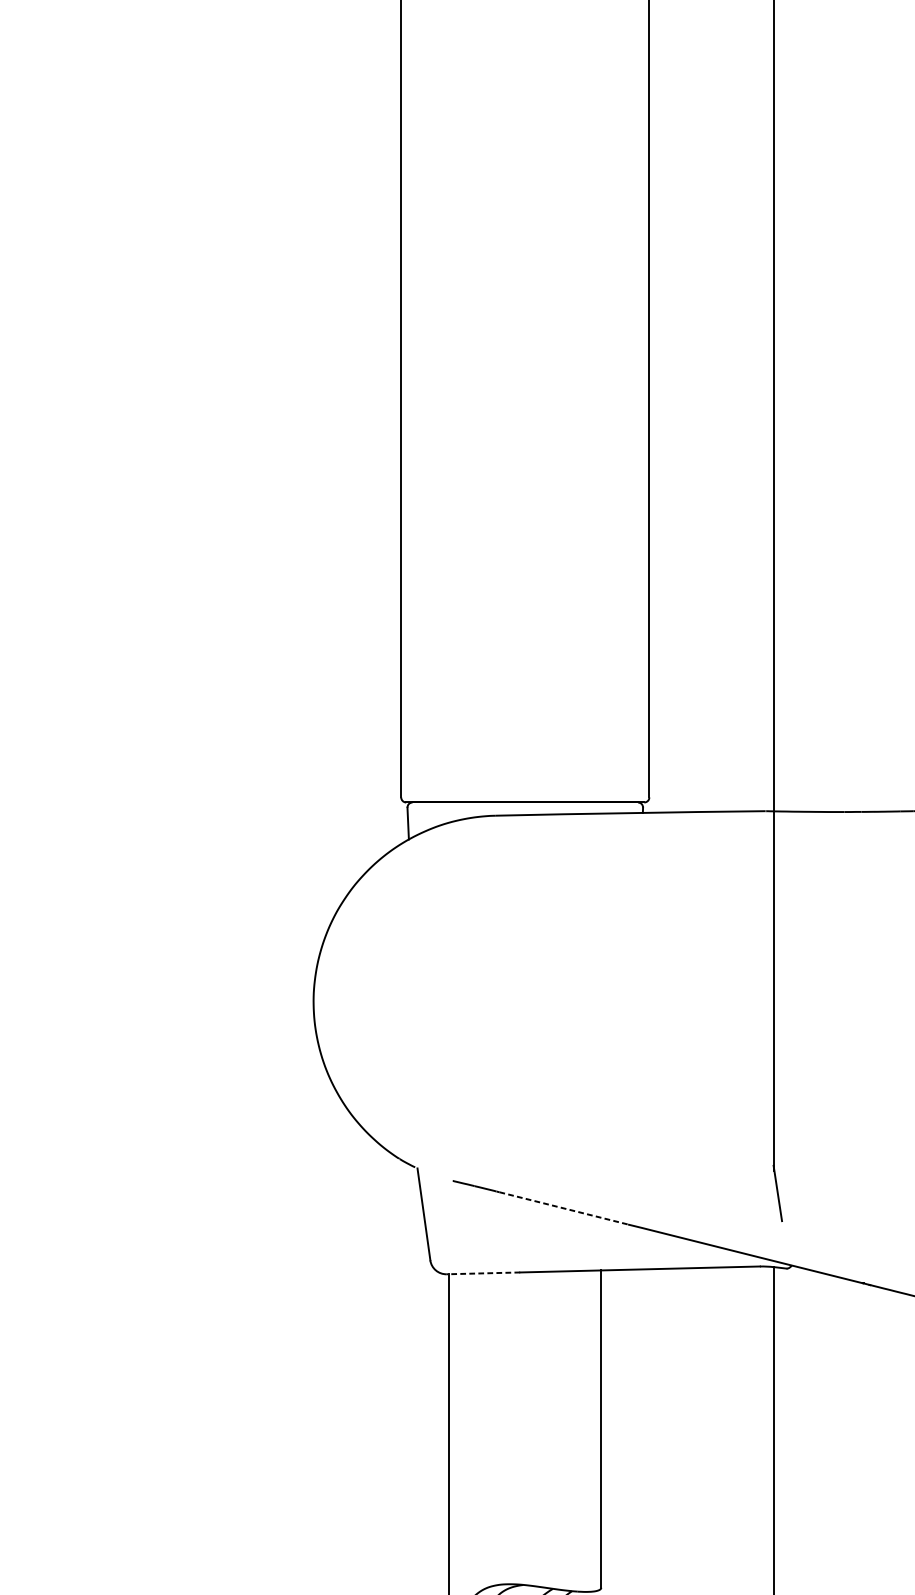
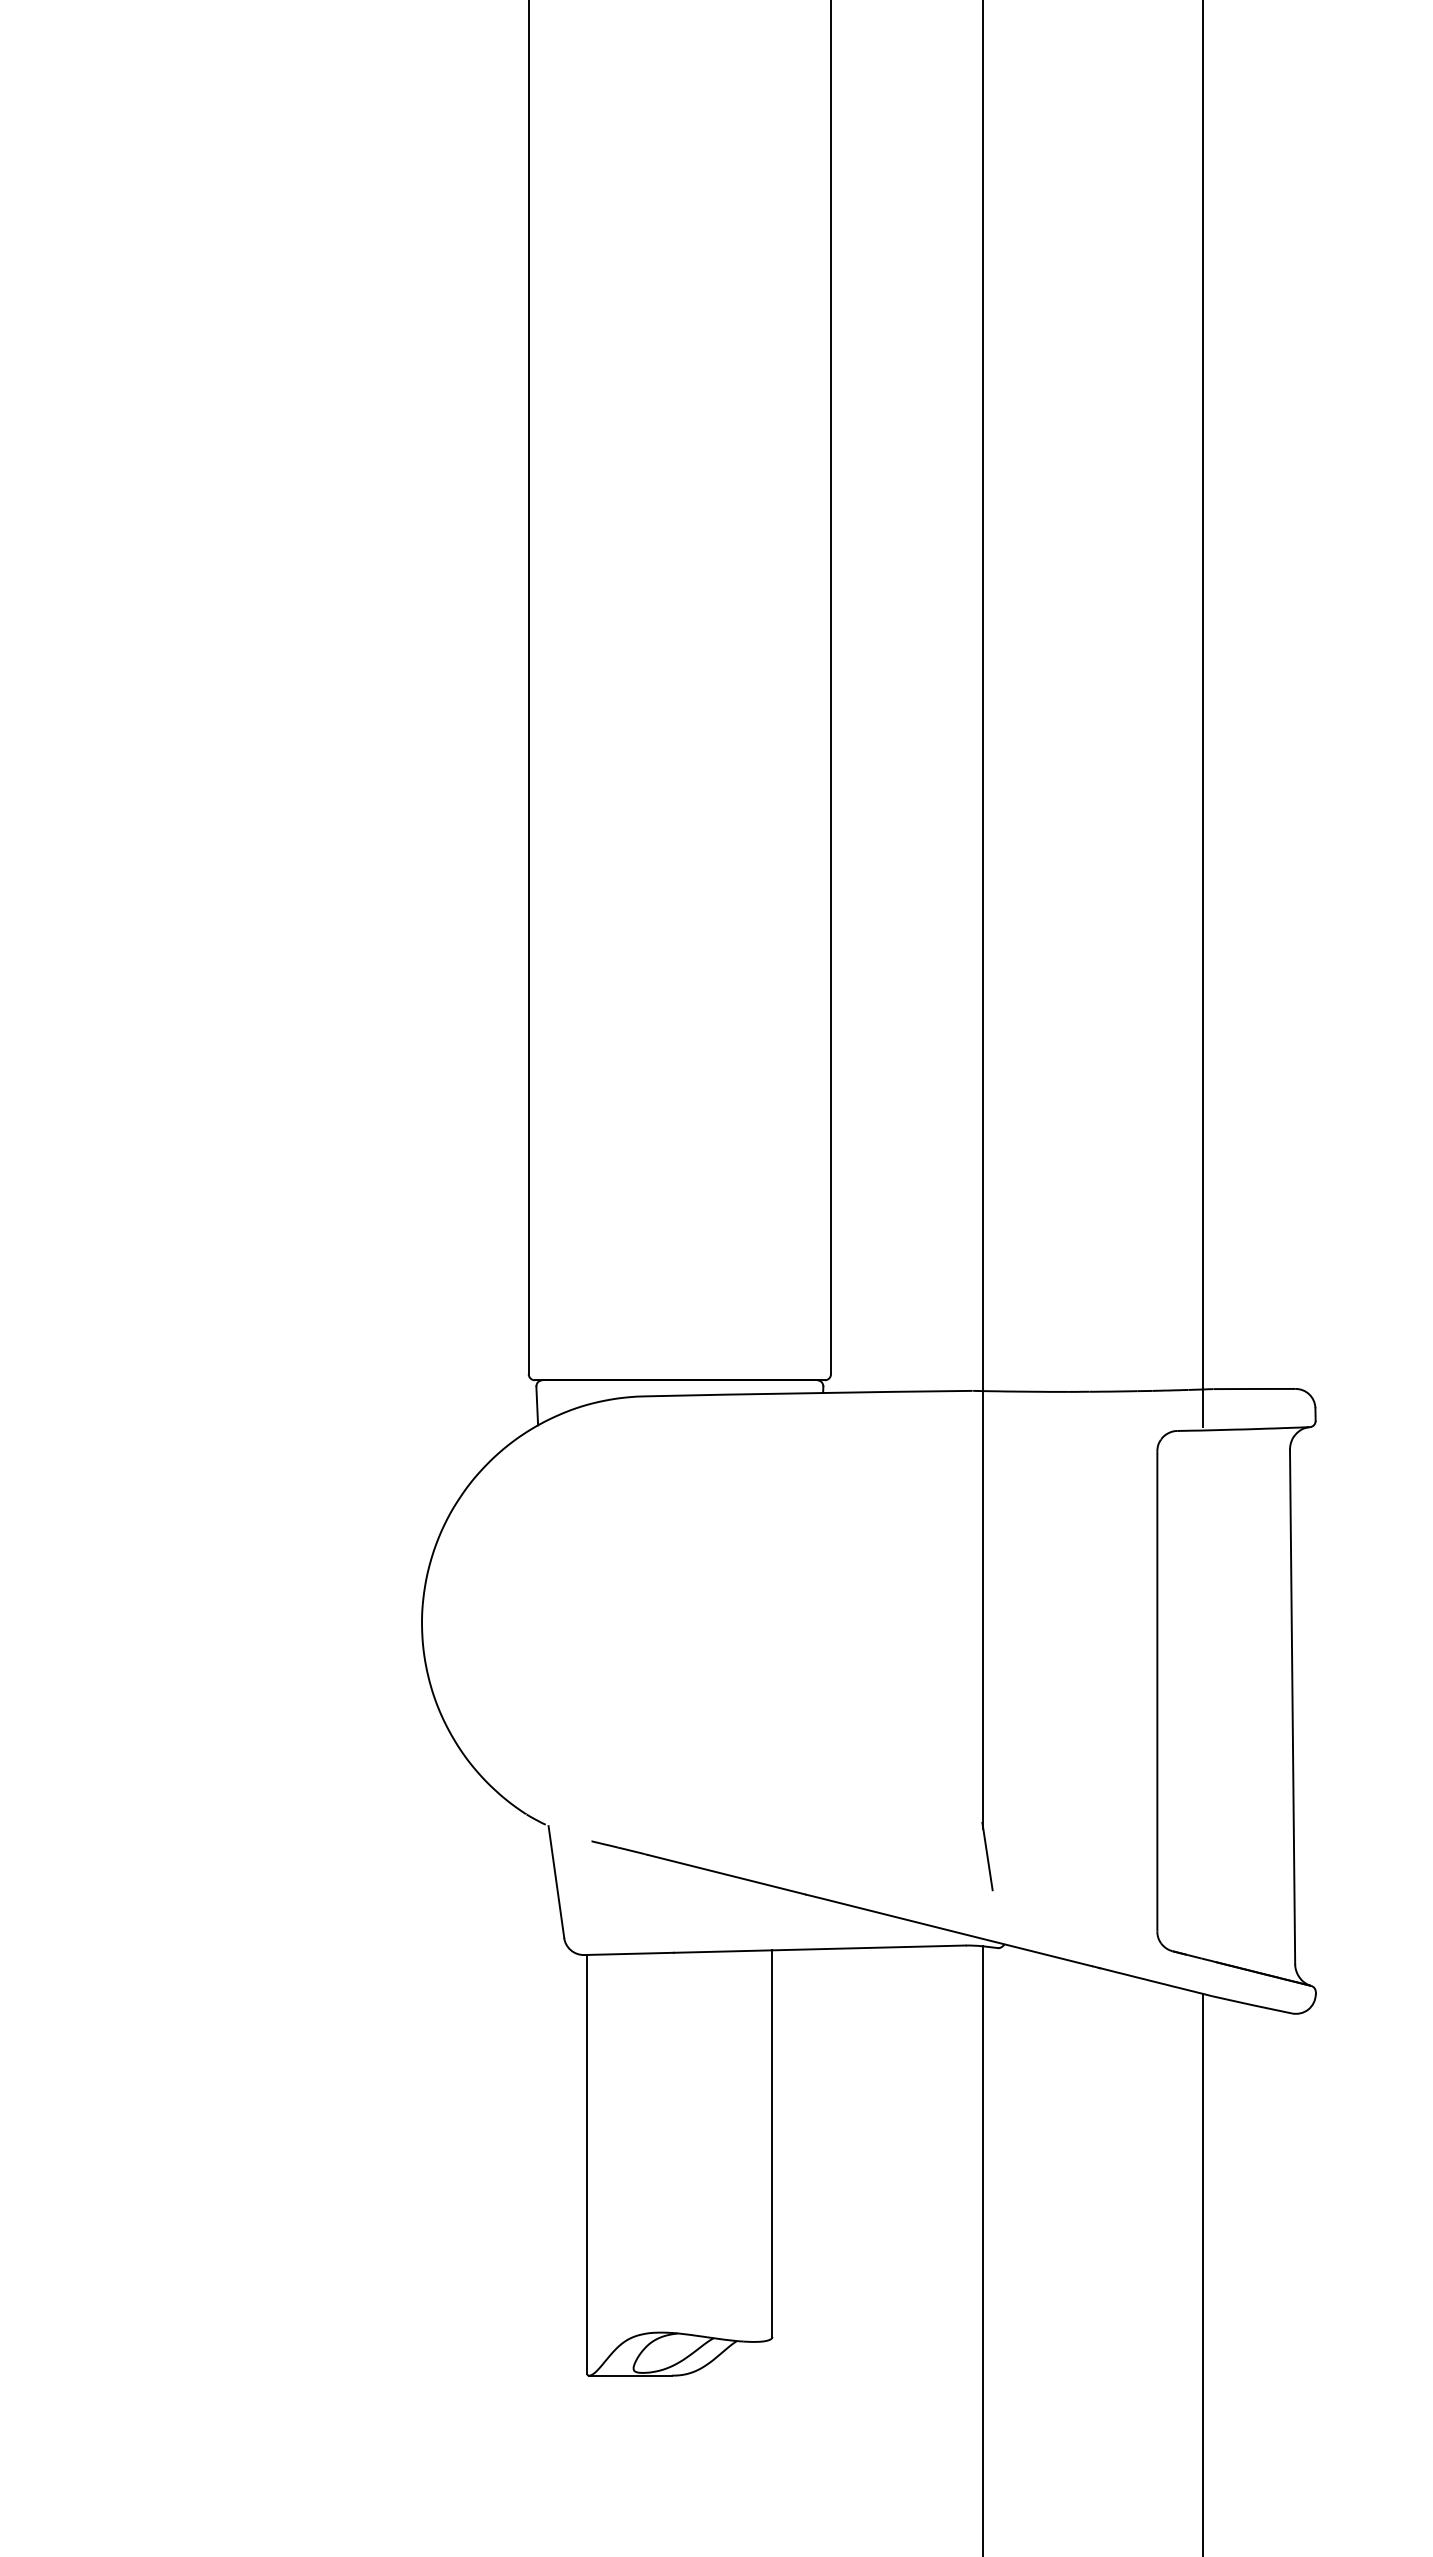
line: (563, 1208) -> (726, 1874), dashed -> solid
line: (483, 1273) -> (628, 1953), dashed -> solid

